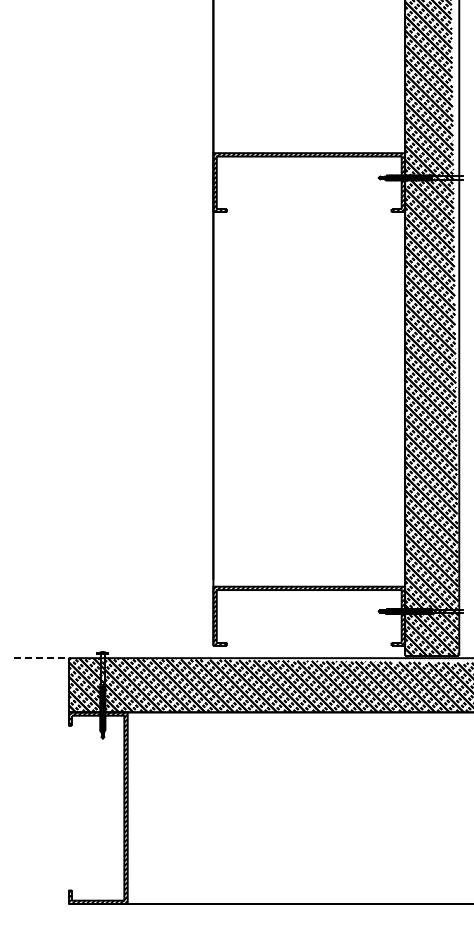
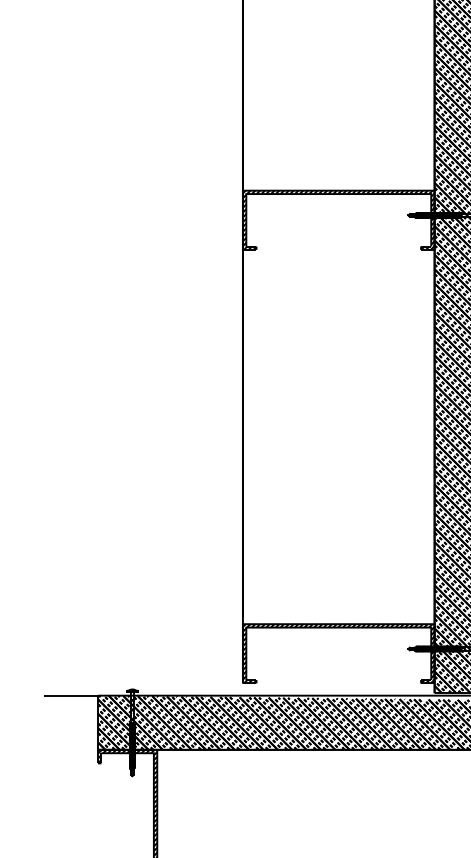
line: (41, 658) -> (71, 696), dashed -> solid

